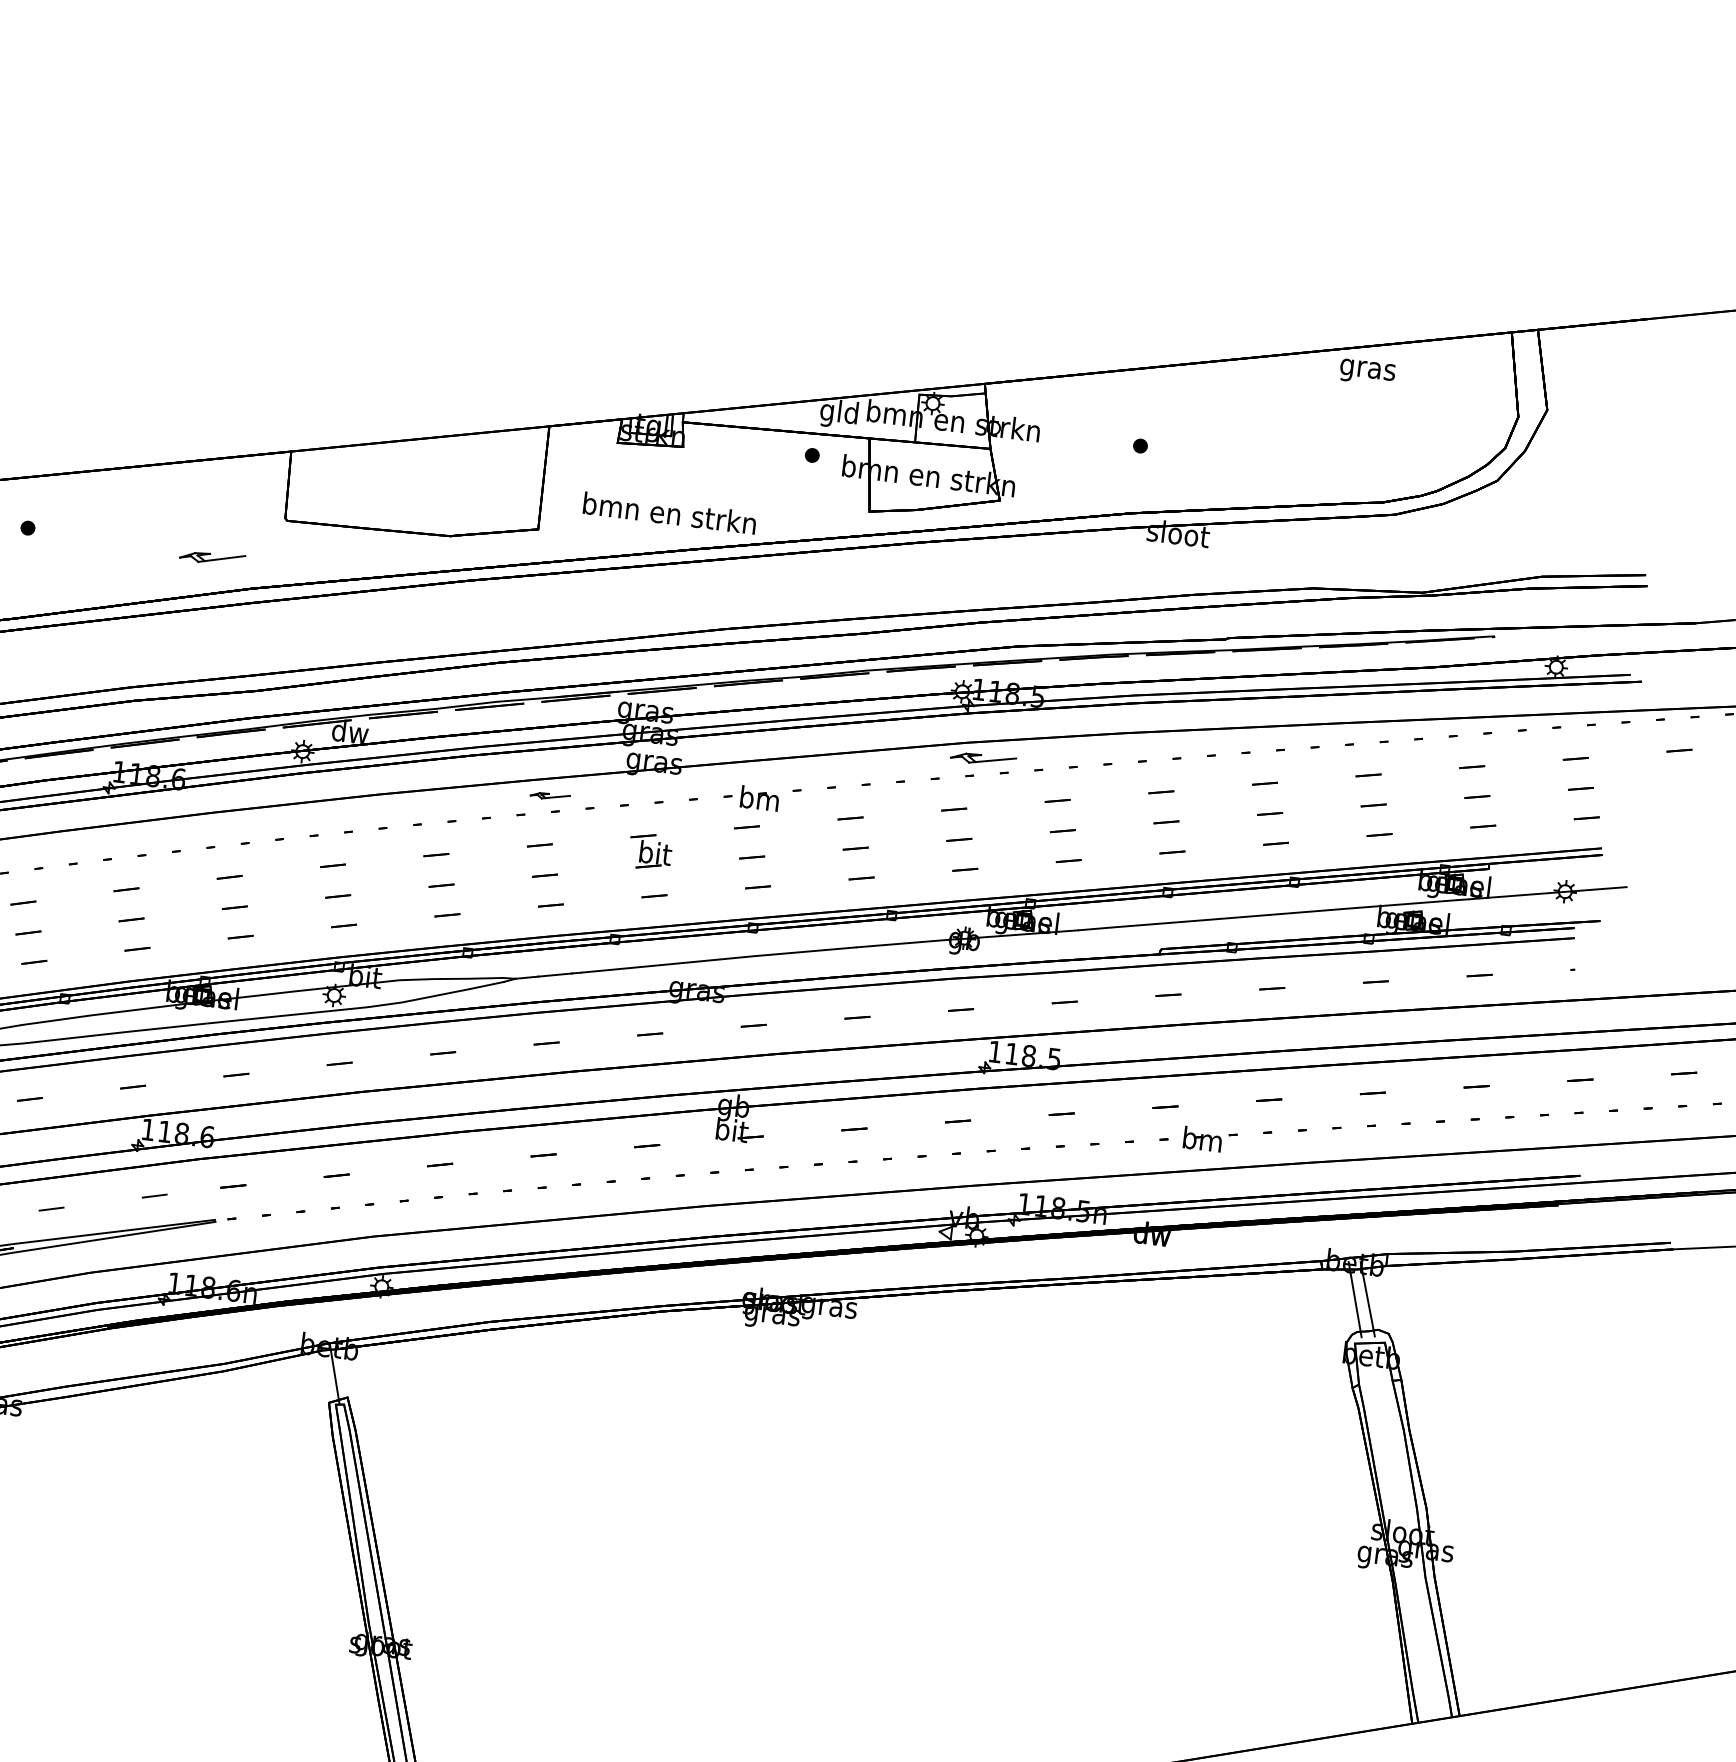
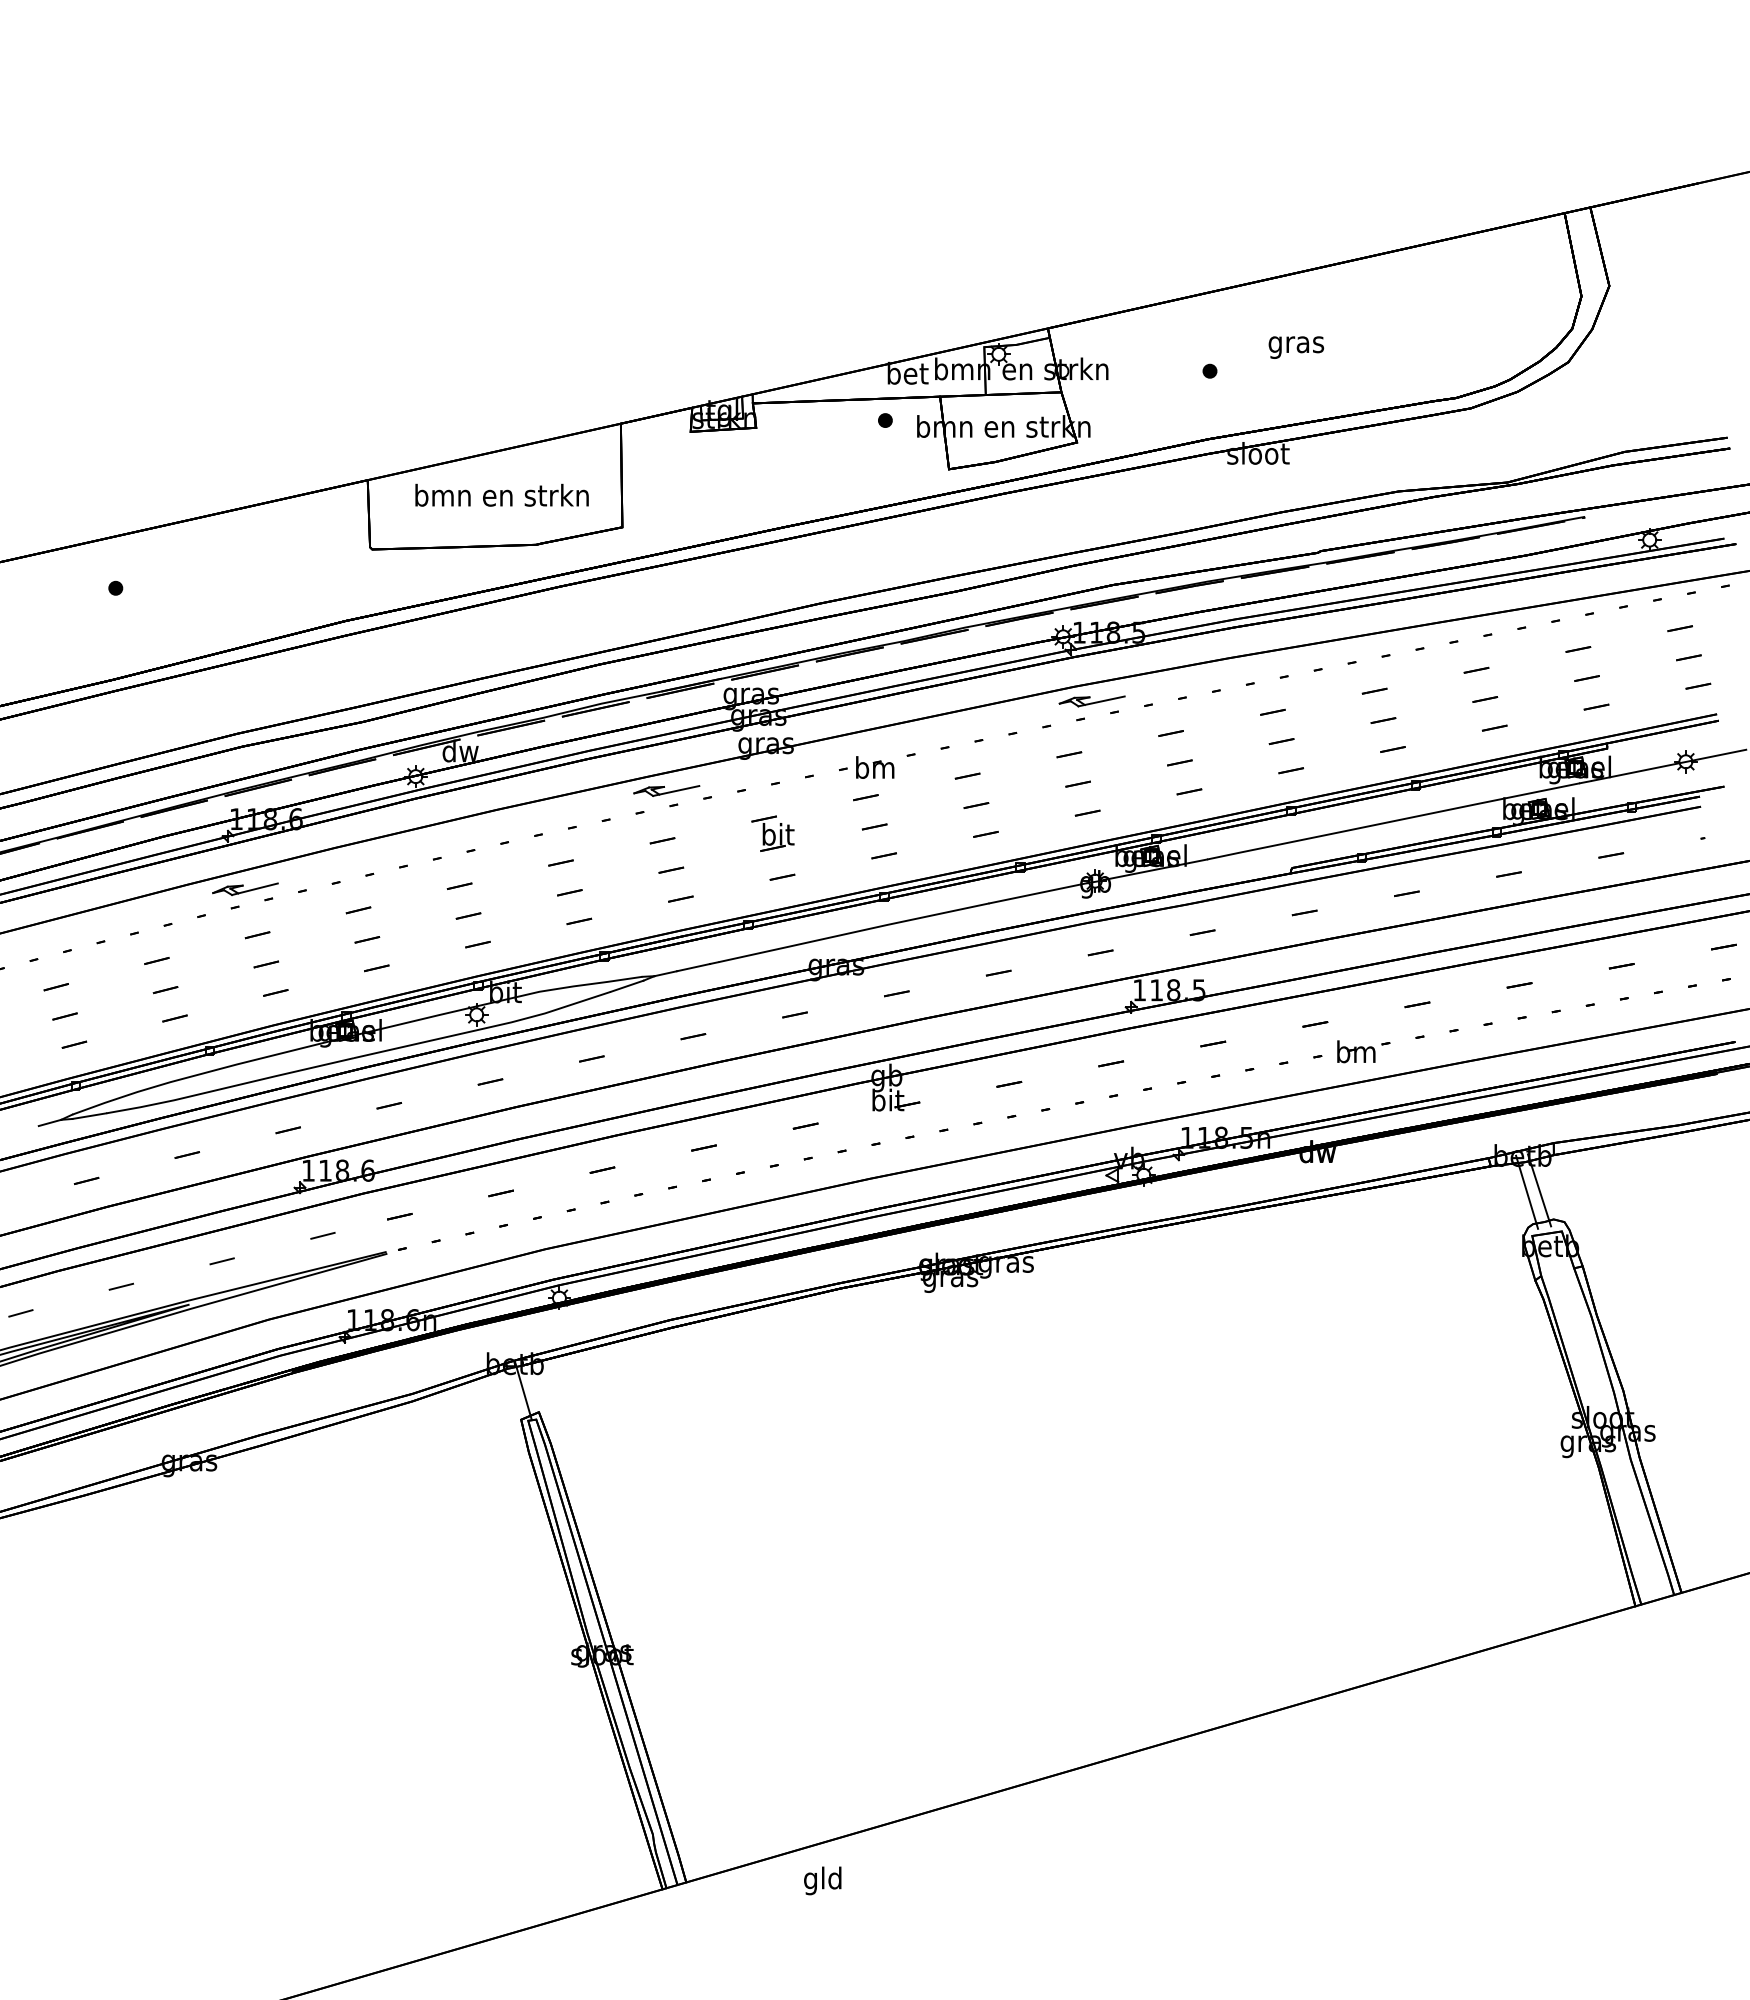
text: (1367, 372) -> (1296, 347), moved
text: (839, 413) -> (907, 375), gld -> bet
text: (669, 512) -> (501, 494), moved
part: (212, 558) -> (245, 889), moved
part: (549, 795) -> (666, 790), size x1.67

